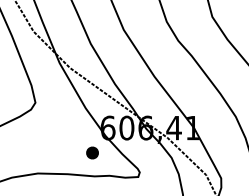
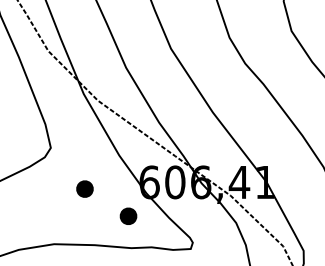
part: (60, 132) -> (84, 188), added

